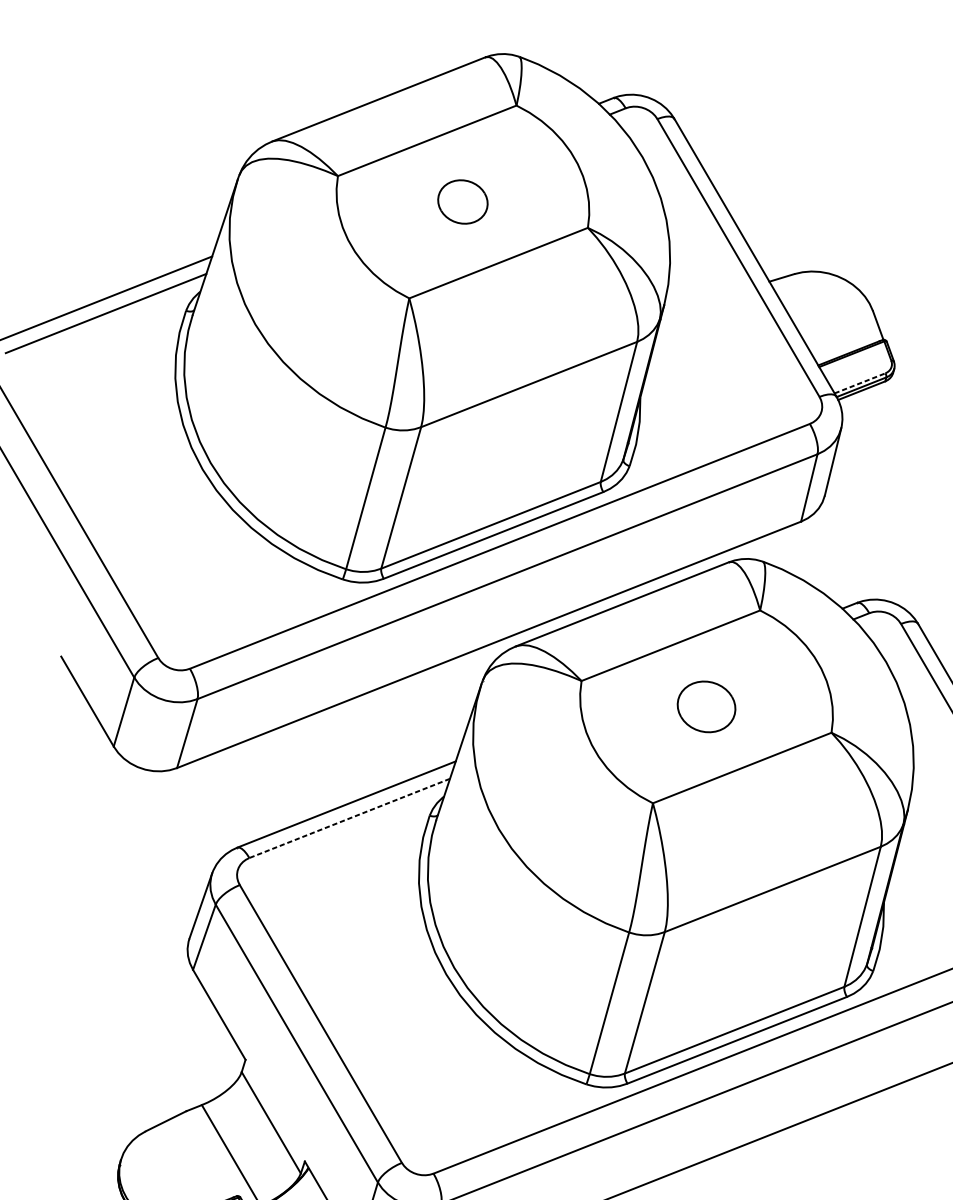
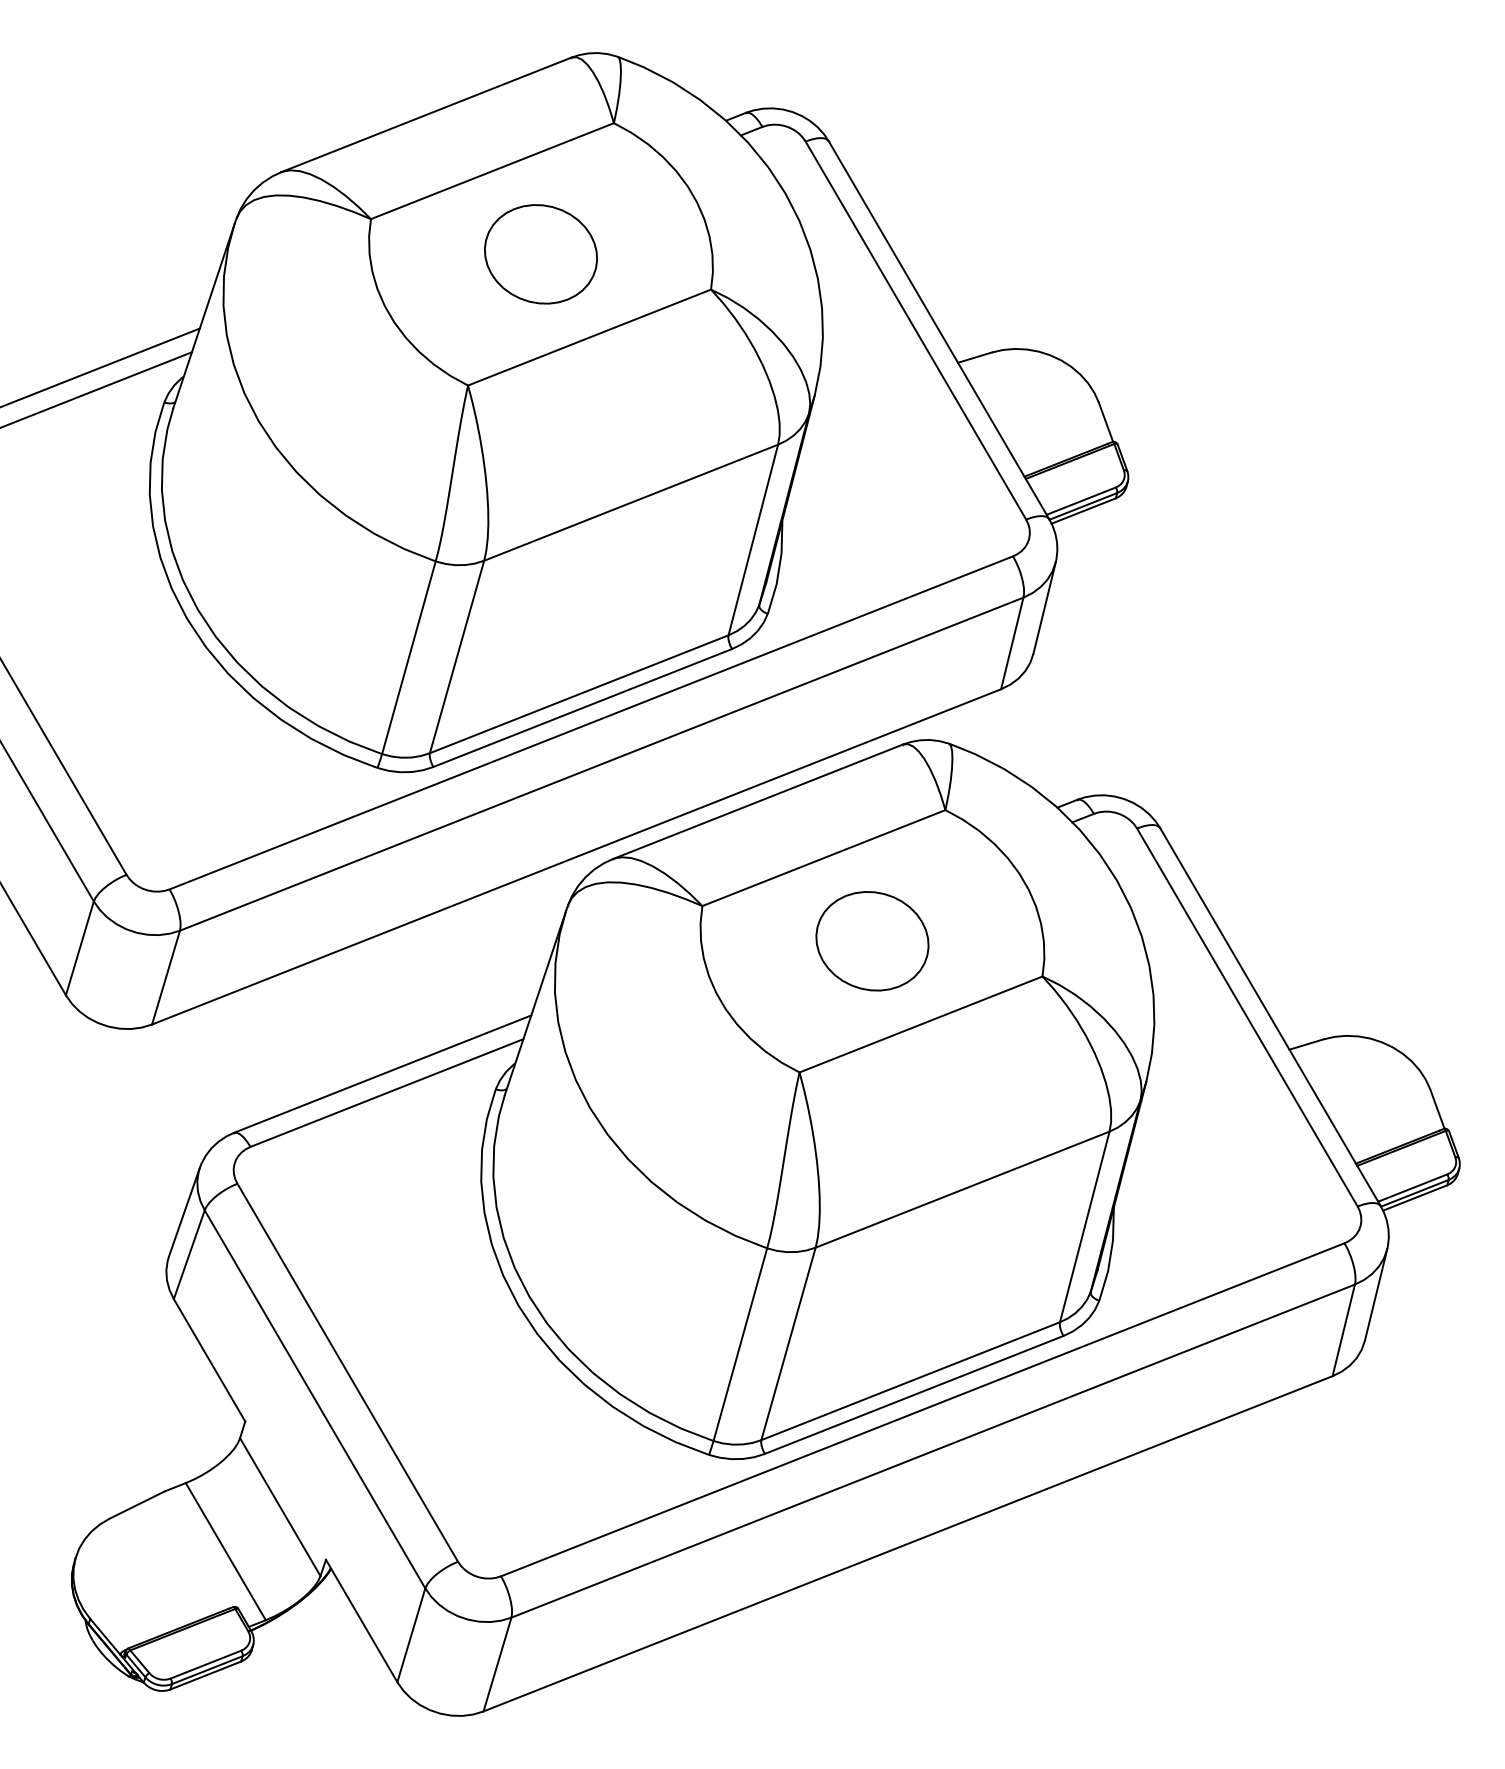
part: (462, 202) -> (540, 254), size x1.67
line: (860, 382) -> (1081, 500), dashed -> solid
part: (706, 707) -> (872, 941), size x1.43
line: (349, 818) -> (386, 1093), dashed -> solid

